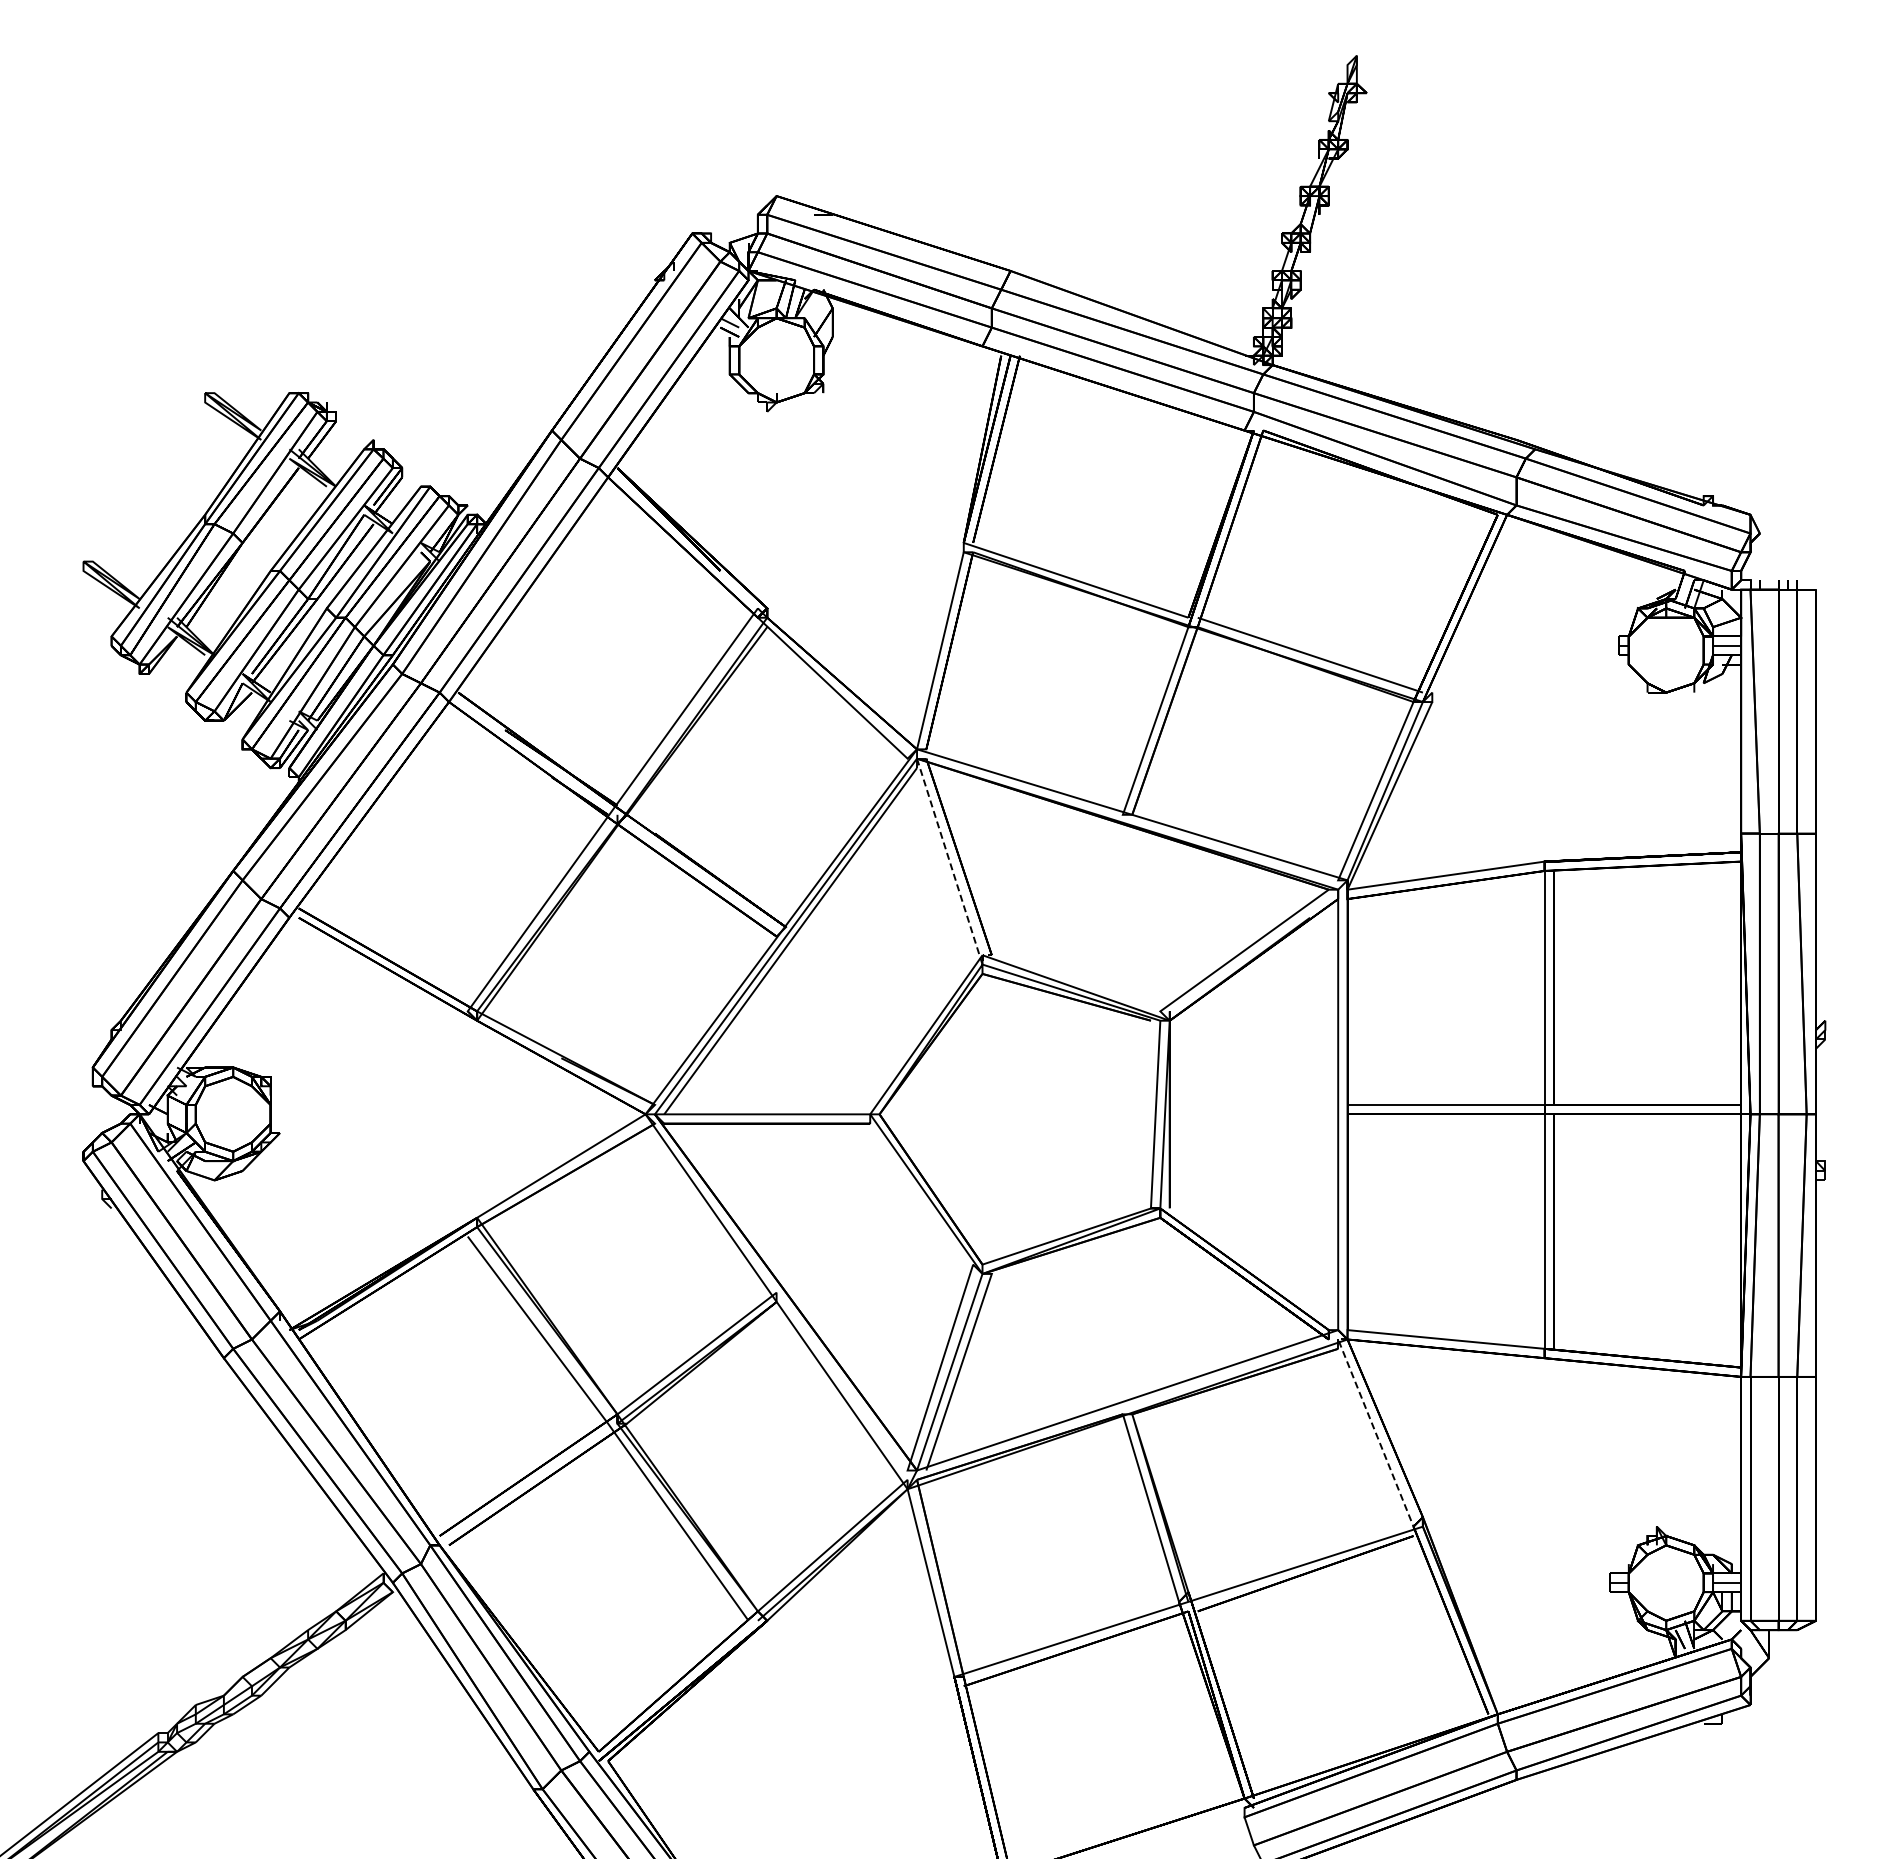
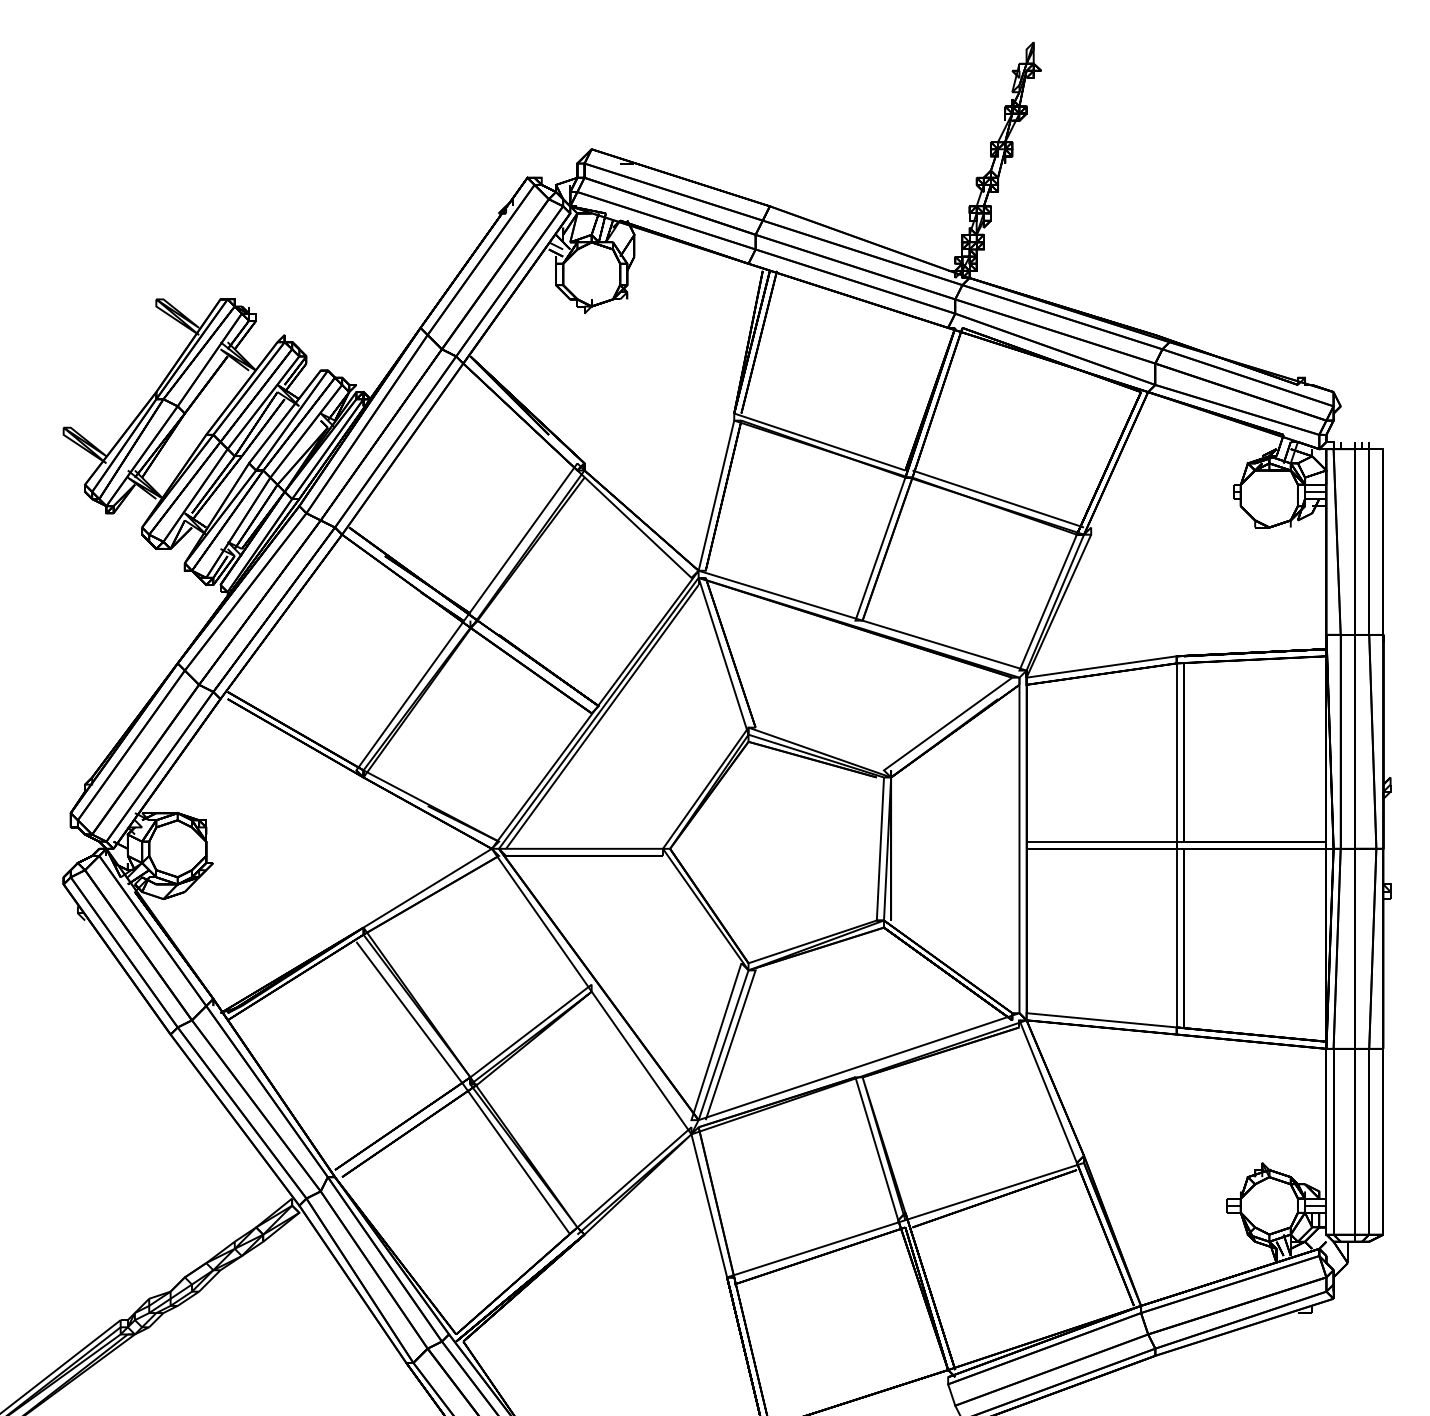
line: (953, 872) -> (726, 664), dashed -> solid
line: (1374, 1428) -> (1047, 1088), dashed -> solid

